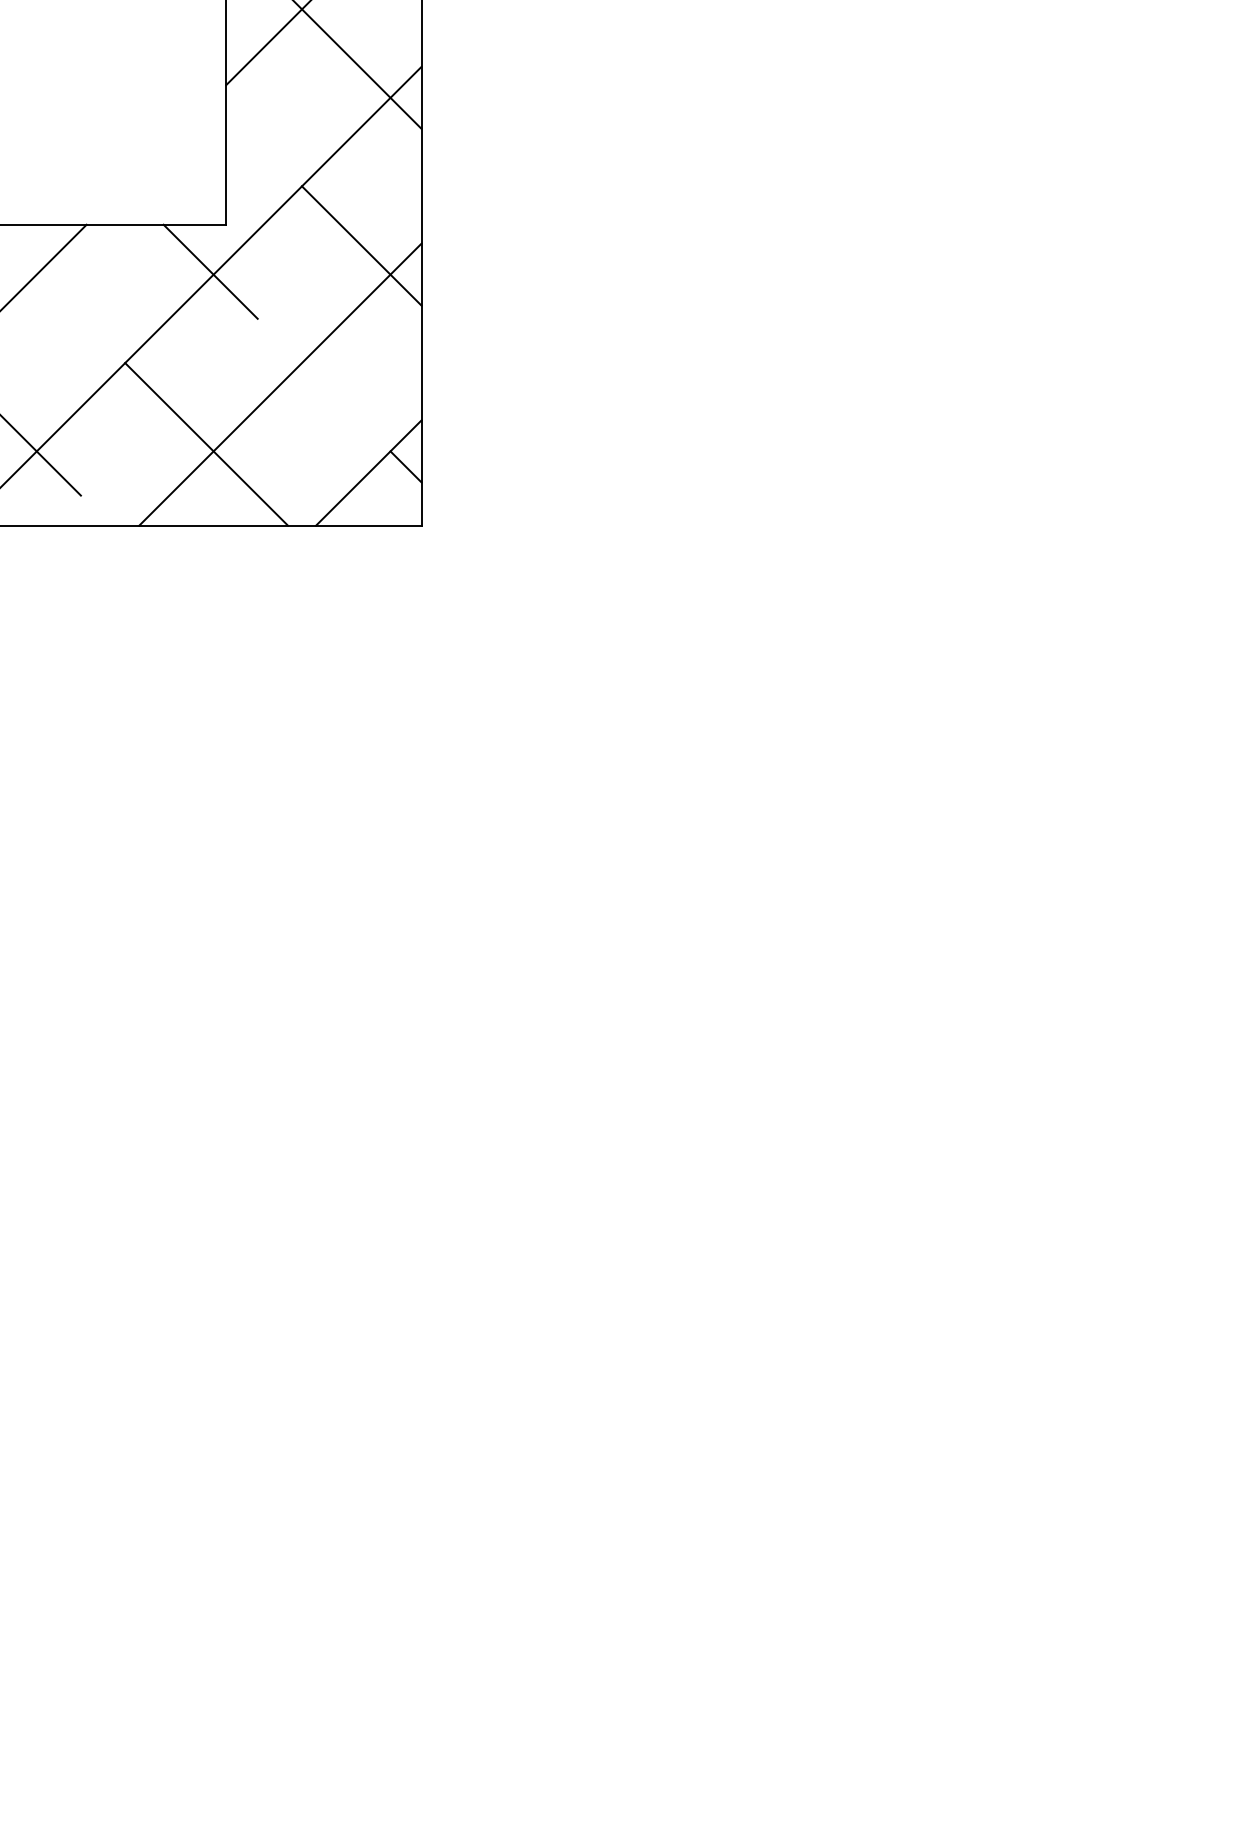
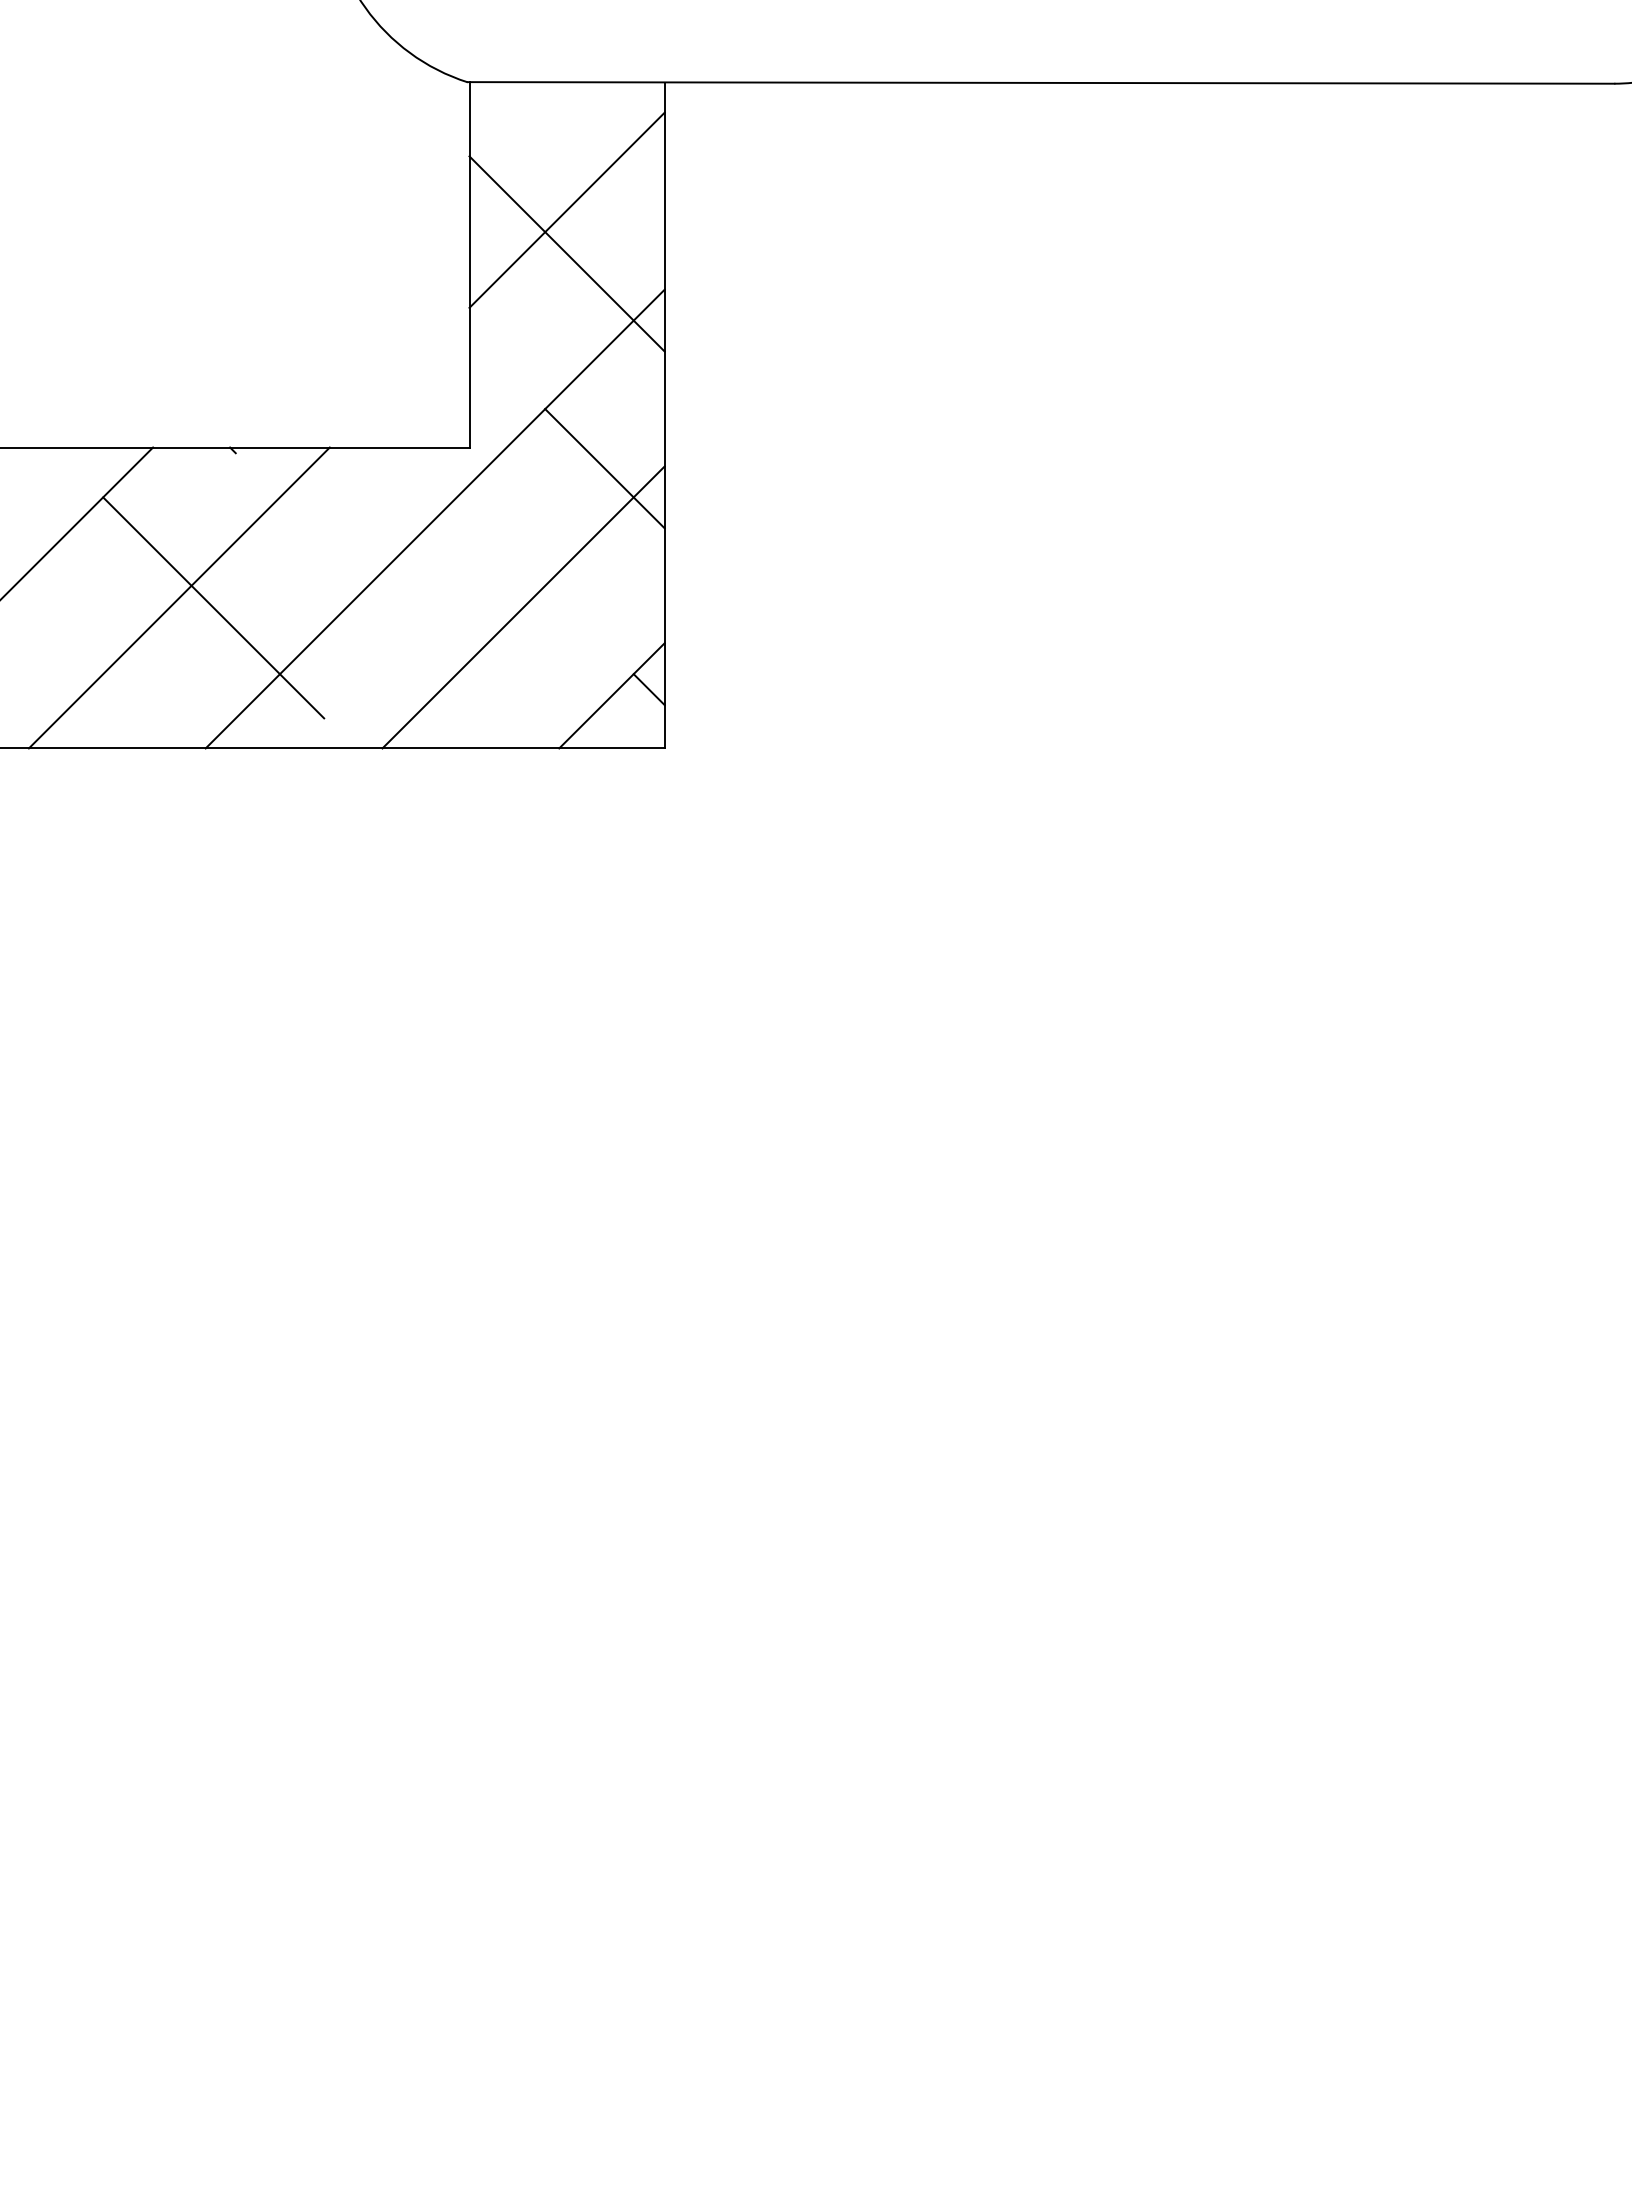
line: (210, 271) -> (453, 494), removed
line: (206, 443) -> (449, 666), removed

